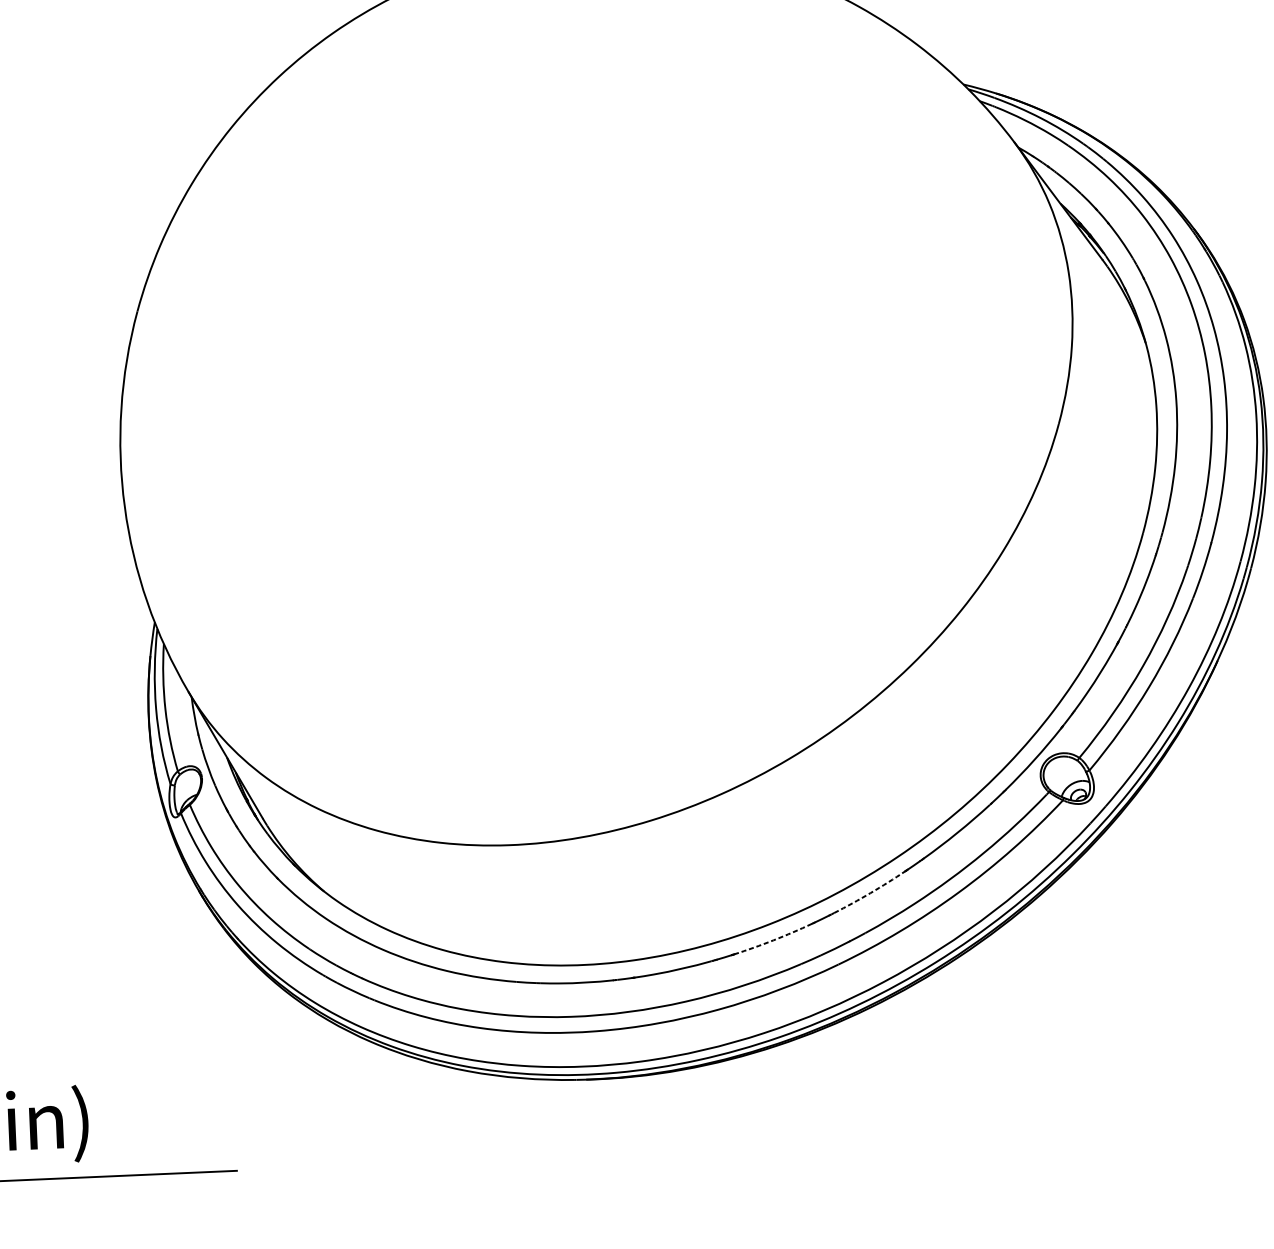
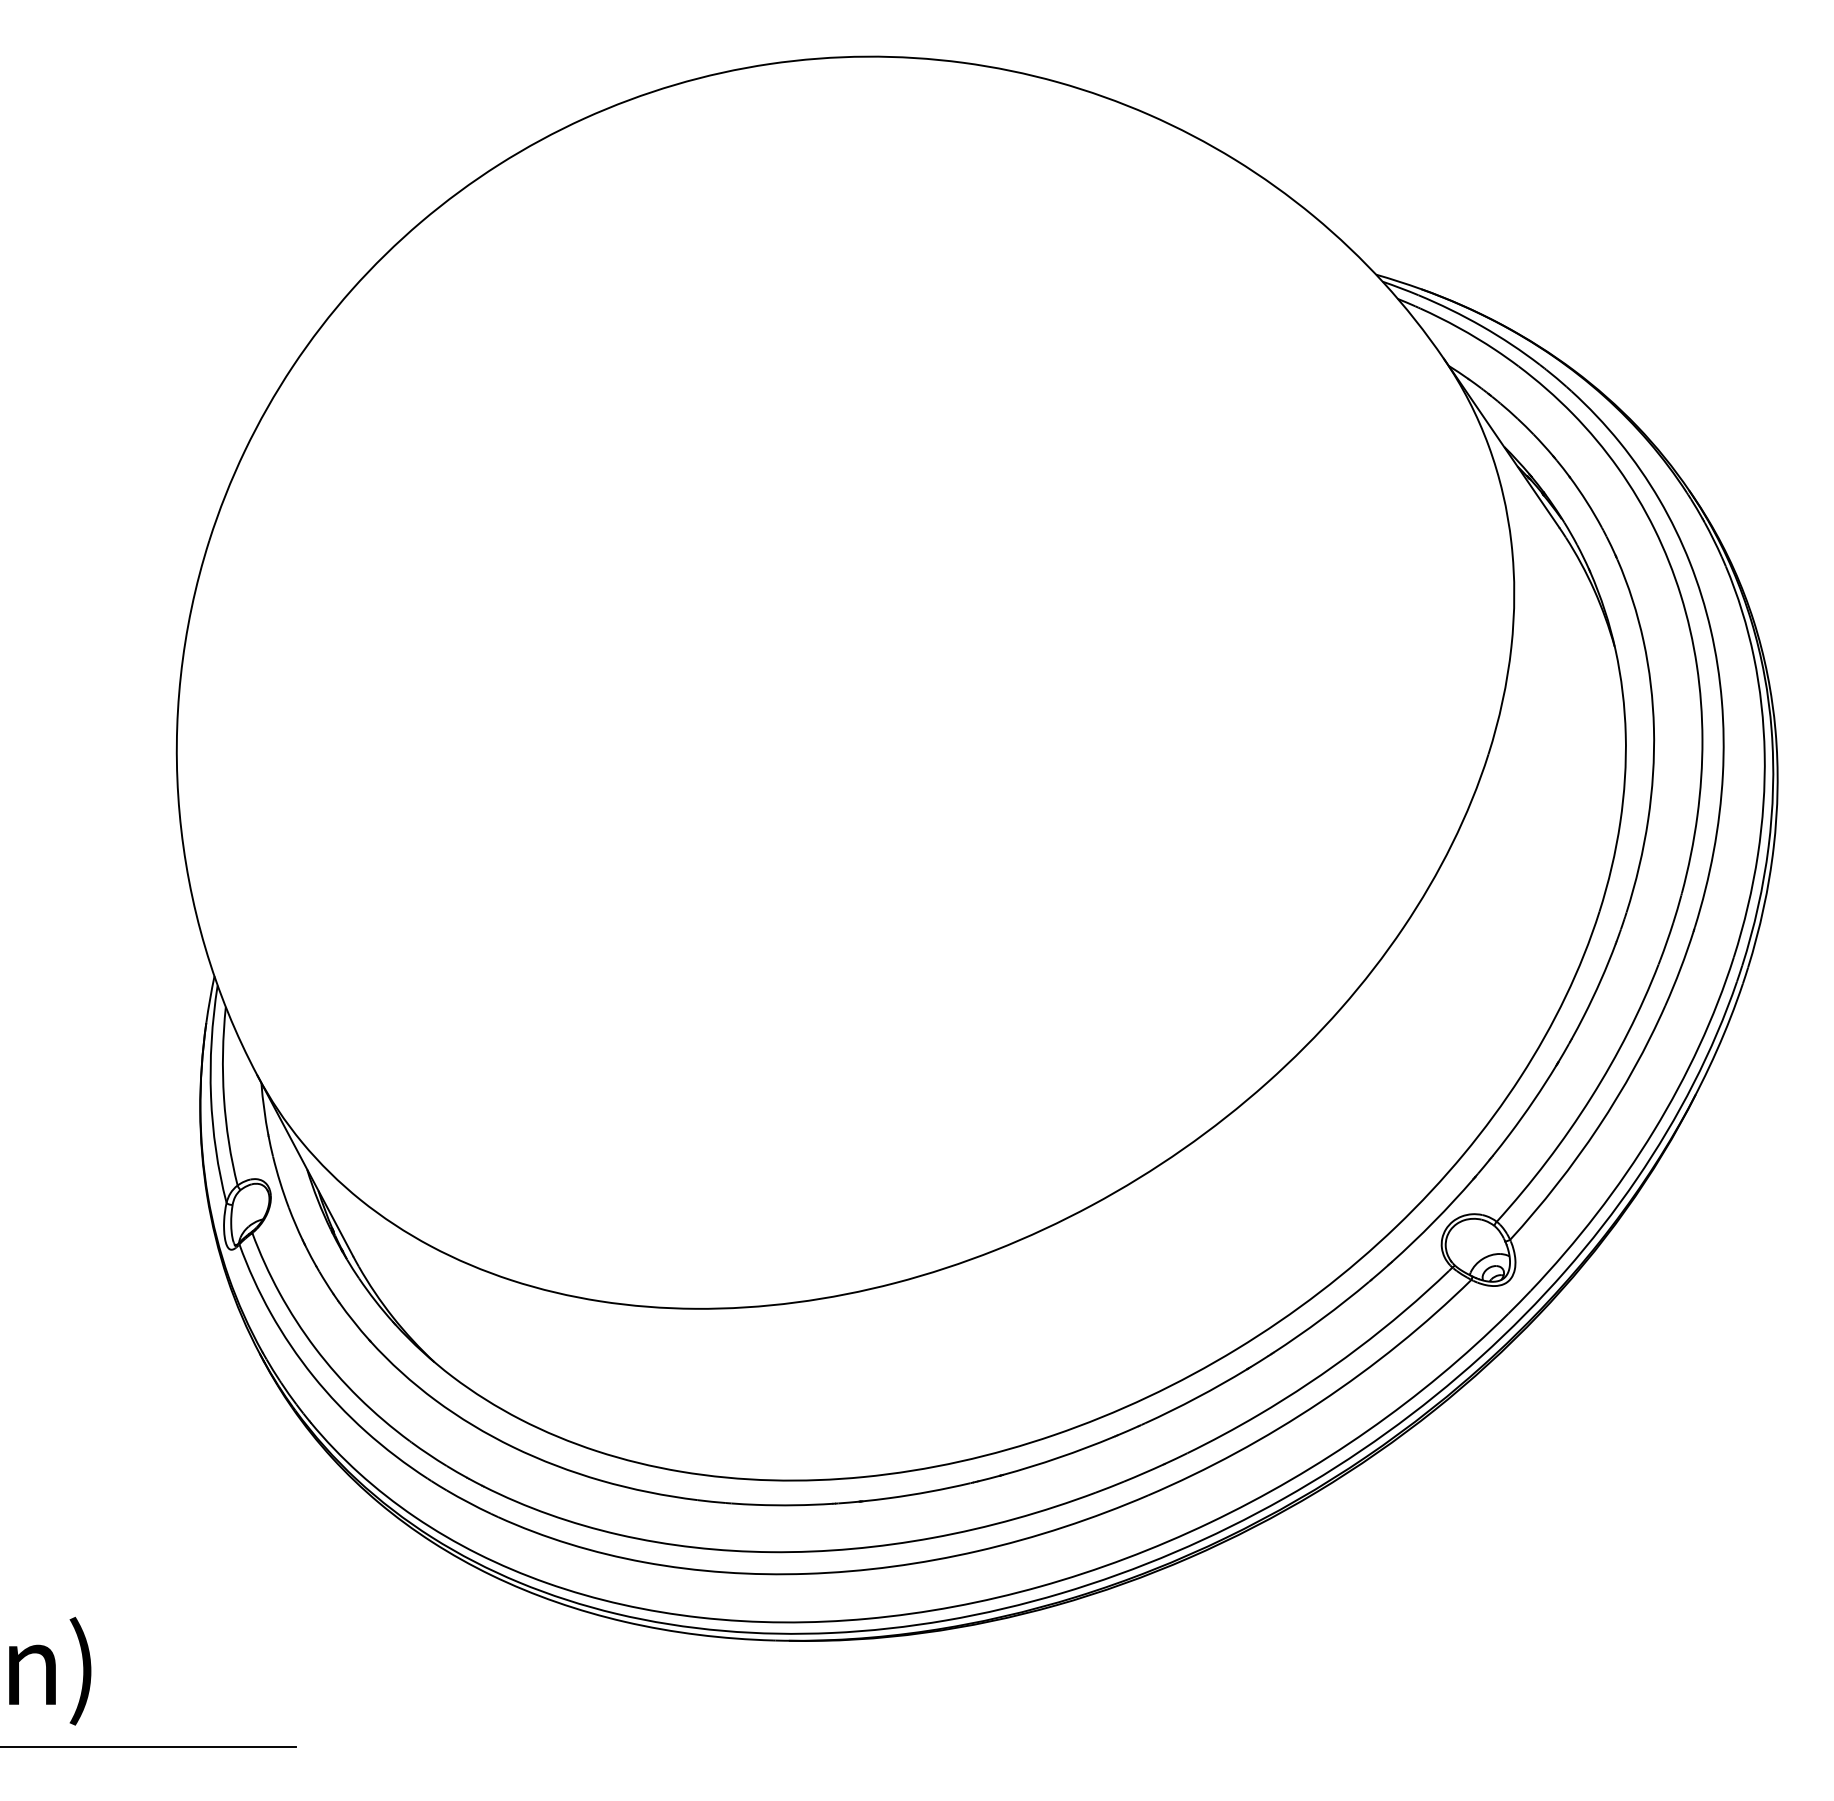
arc: (870, 892) -> (1197, 1397), dashed -> solid
arc: (773, 940) -> (1058, 1457), dashed -> solid

